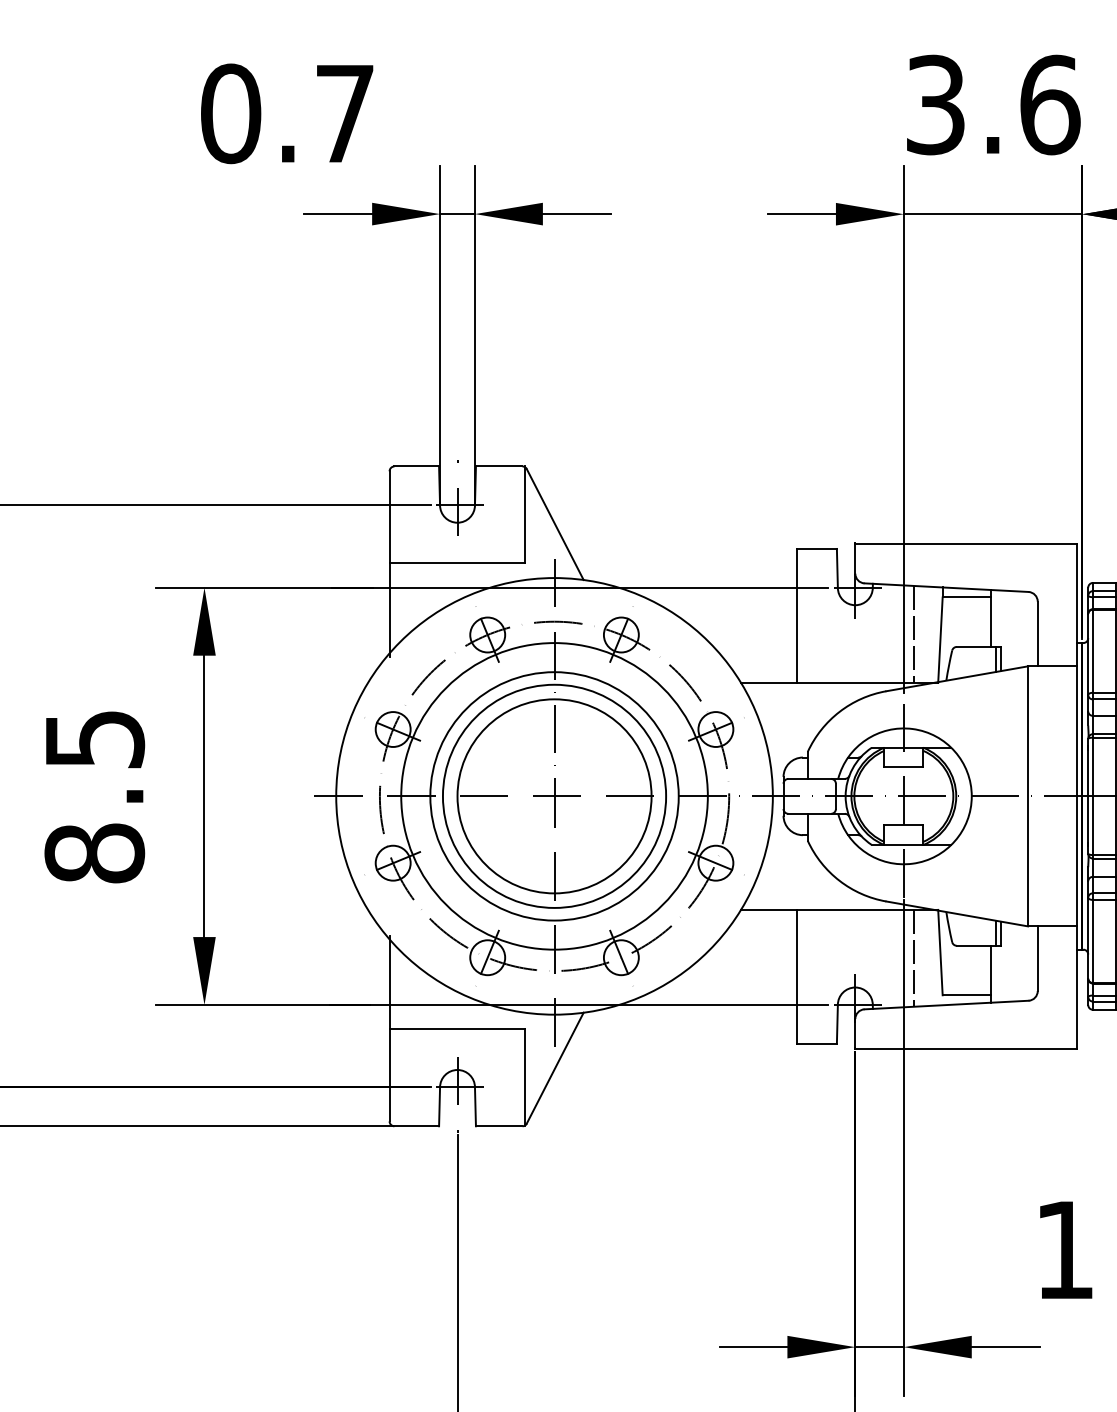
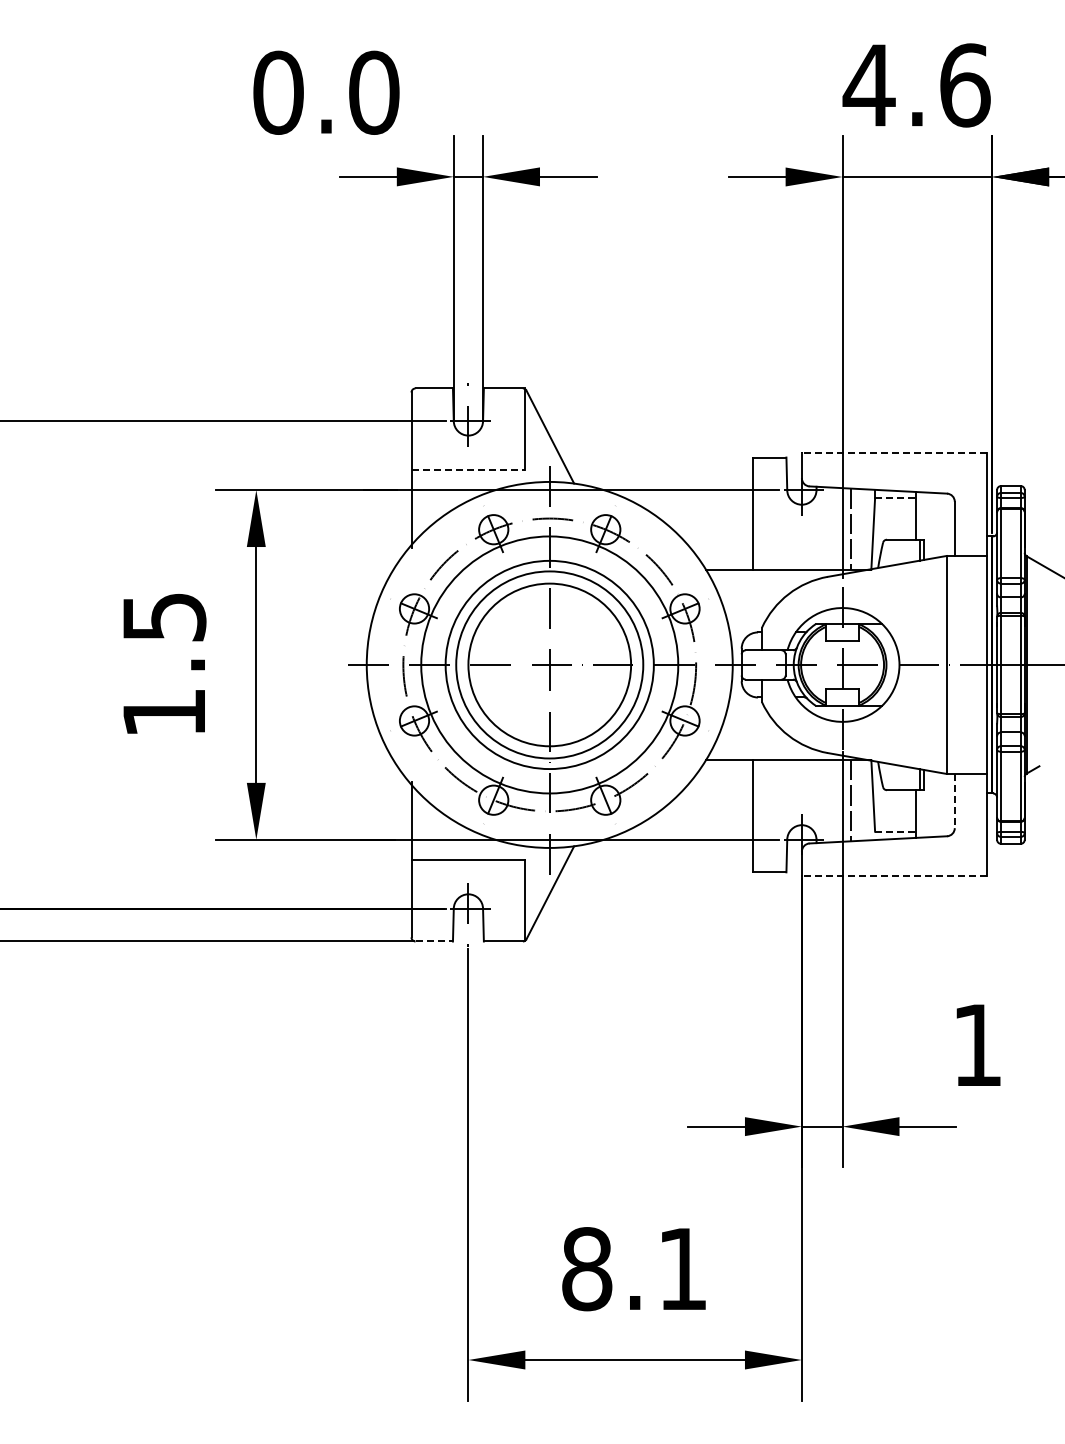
text: (934, 105) -> (868, 85), 3.6 -> 4.6
text: (345, 113) -> (374, 92), 0.7 -> 0.0
line: (965, 544) -> (894, 453), solid -> dashed
line: (457, 563) -> (468, 469), solid -> dashed
line: (967, 597) -> (895, 498), solid -> dashed
text: (94, 853) -> (164, 712), 8.5 -> 1.5
line: (1037, 959) -> (954, 801), solid -> dashed
line: (967, 995) -> (895, 831), solid -> dashed
line: (965, 1048) -> (894, 876), solid -> dashed
line: (417, 1126) -> (434, 941), solid -> dashed

